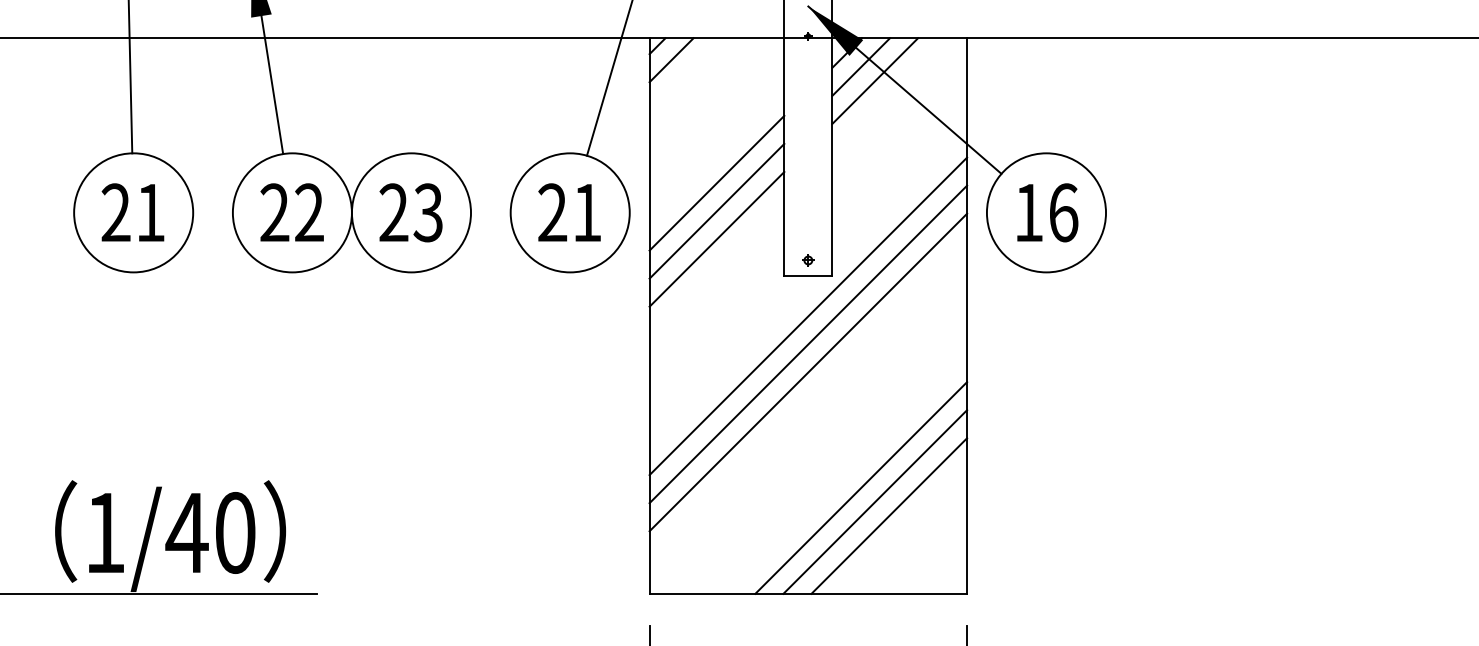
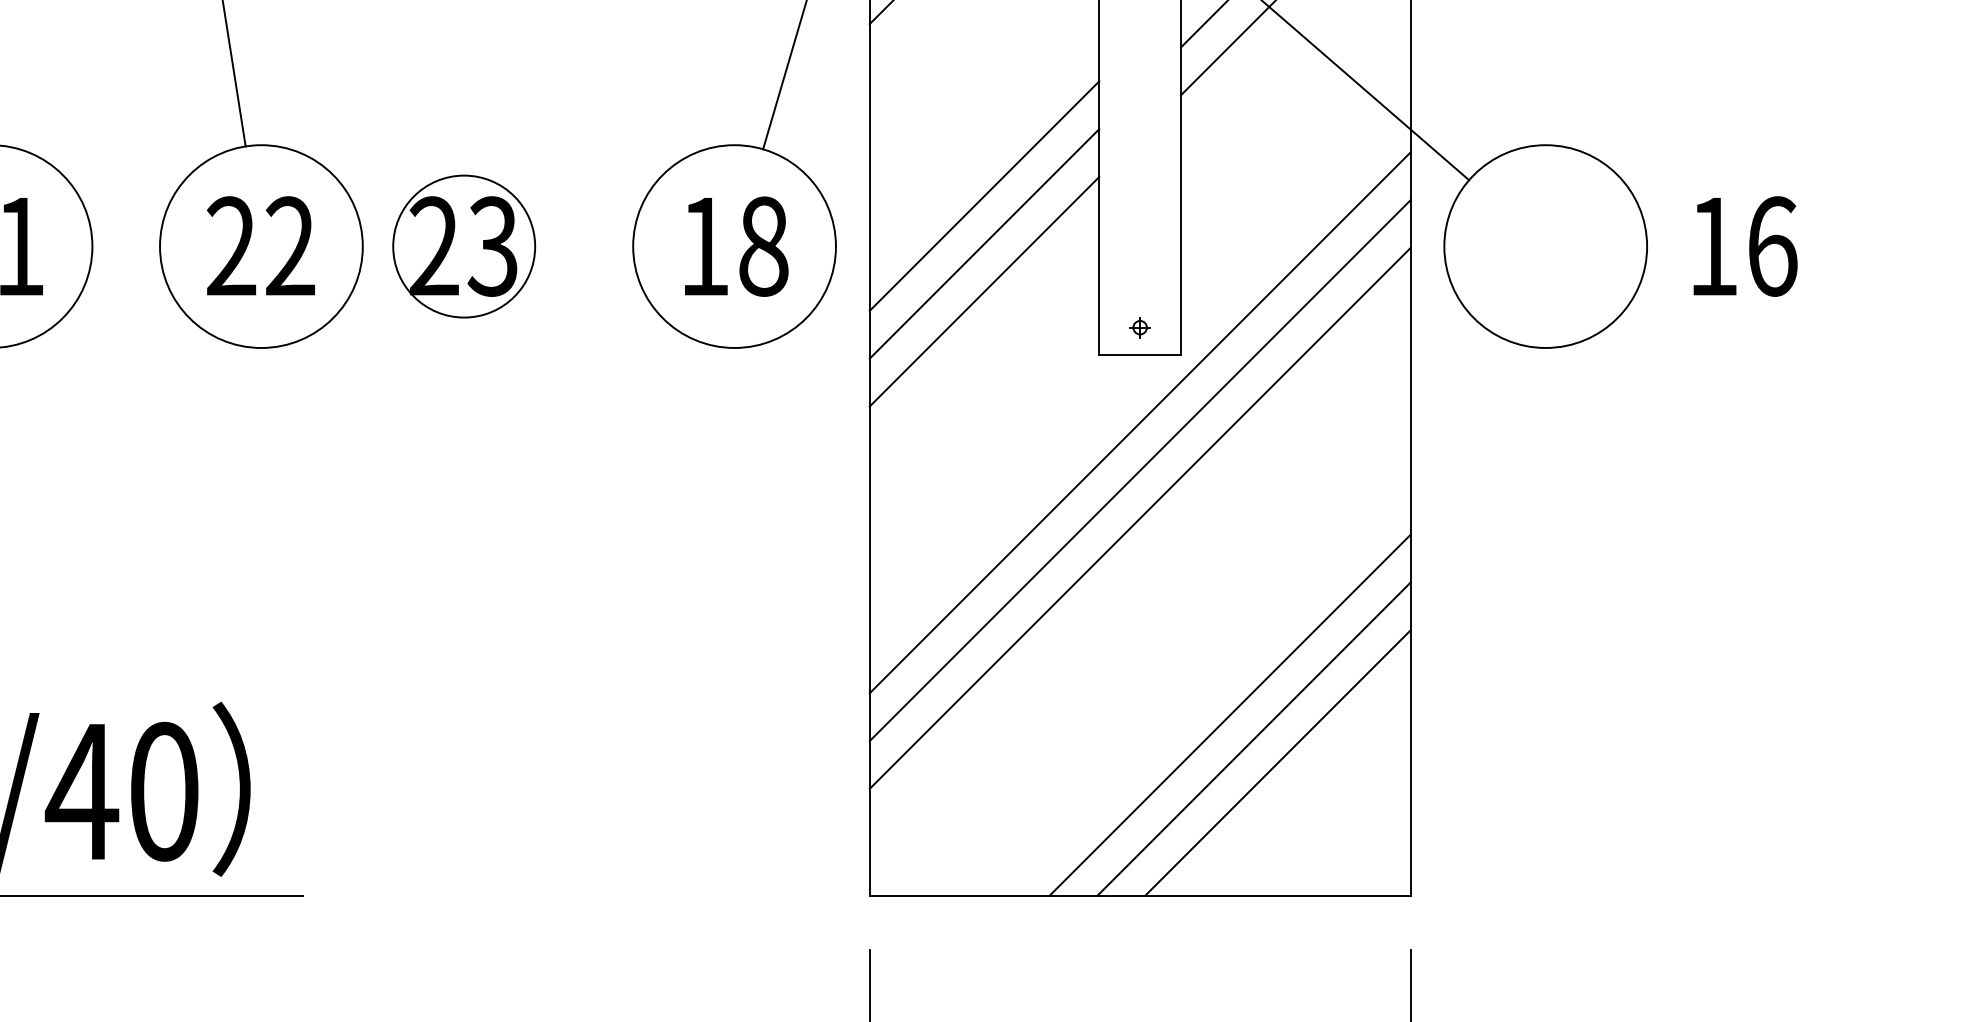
circle: (411, 212) -> (464, 245), size x0.7
text: (569, 212) -> (733, 245), 21 -> 18
text: (1047, 212) -> (1745, 245), moved

